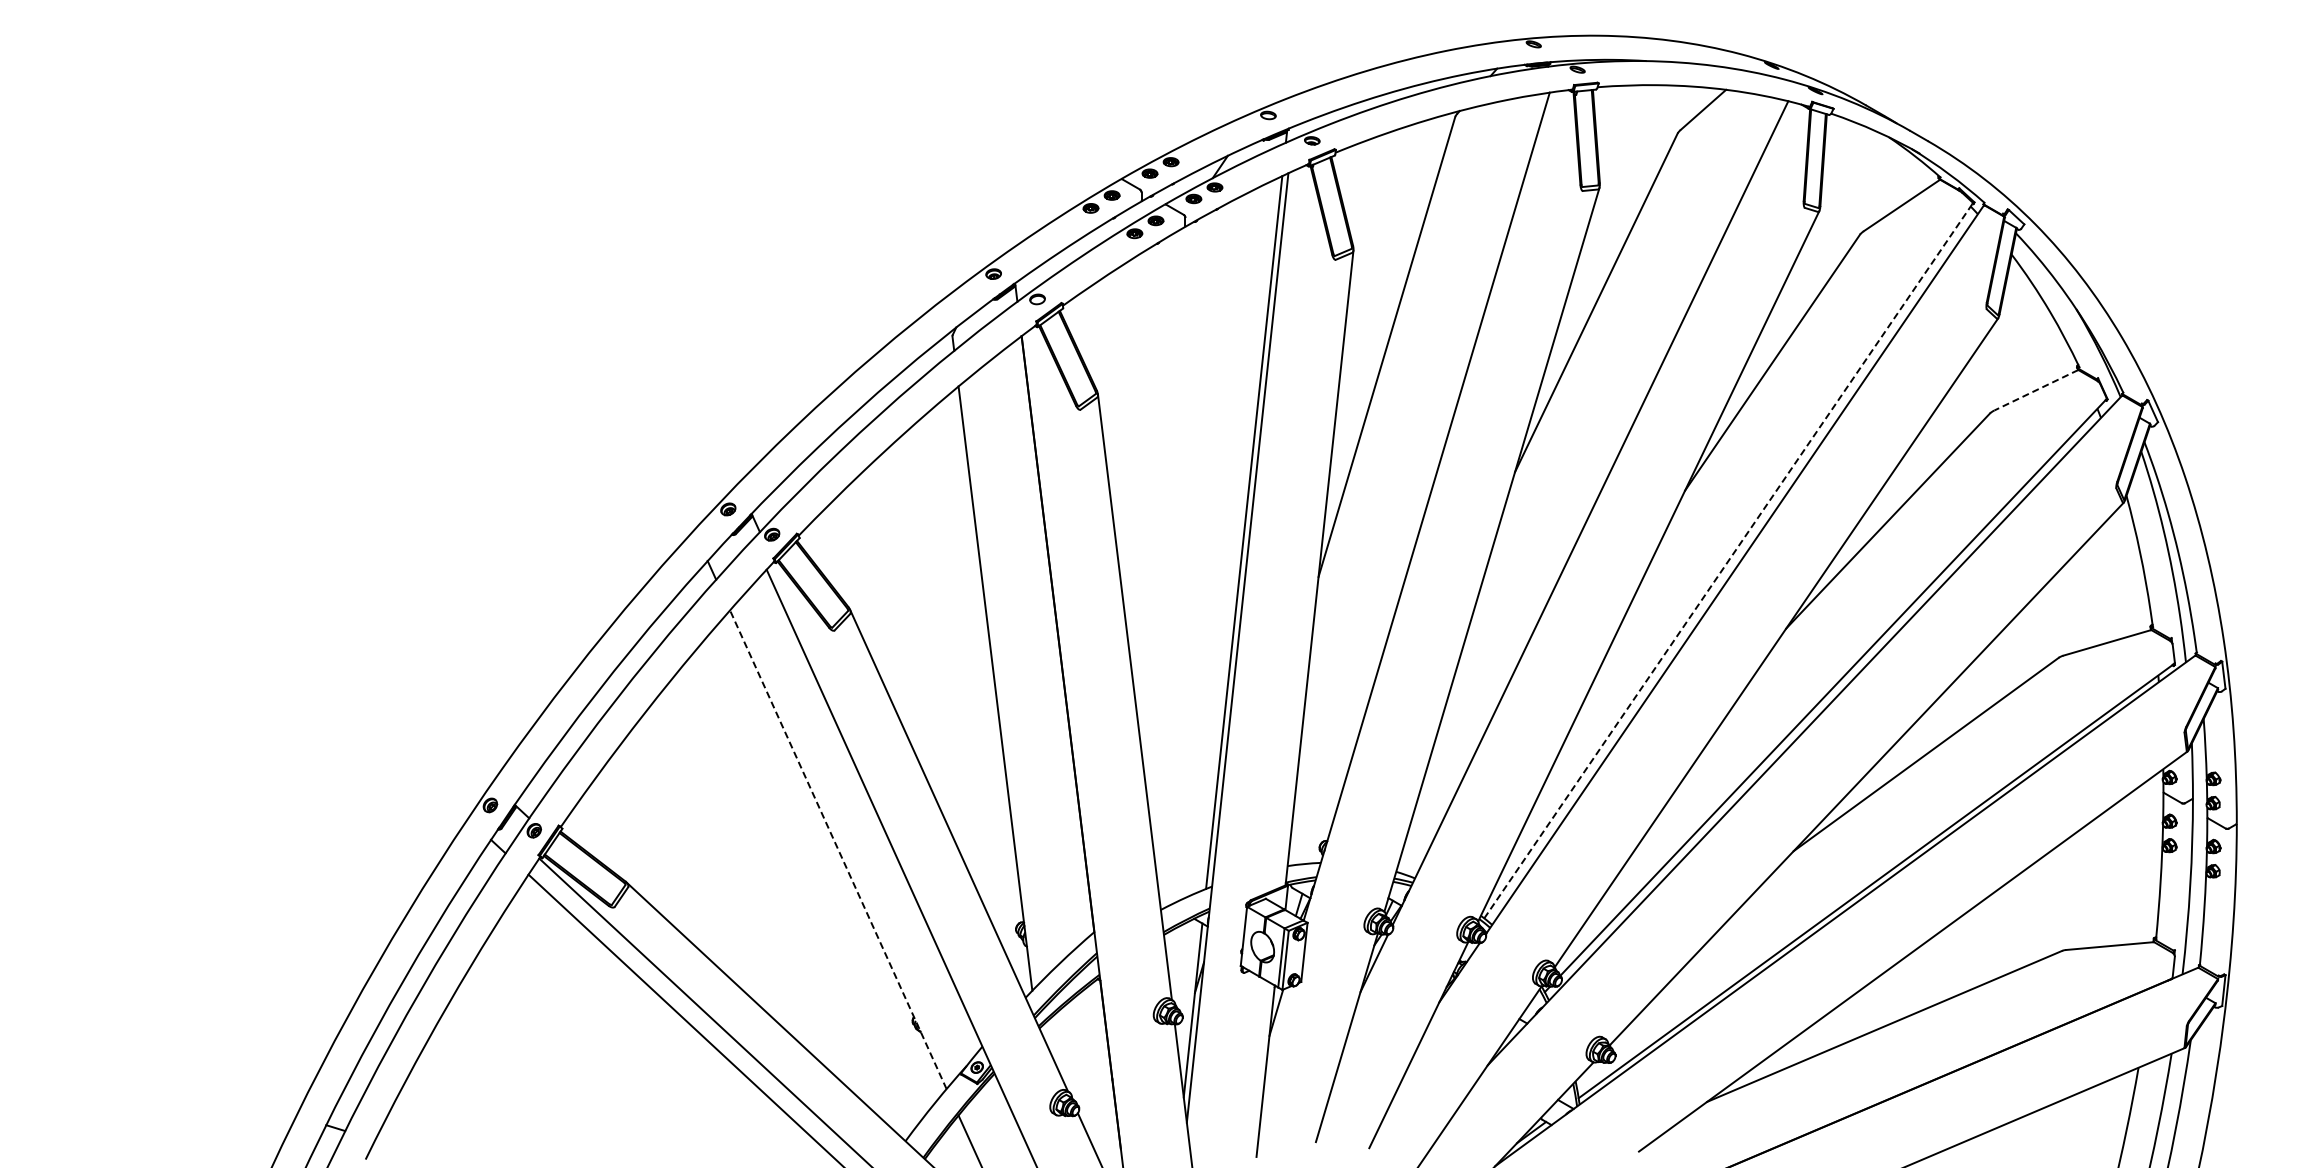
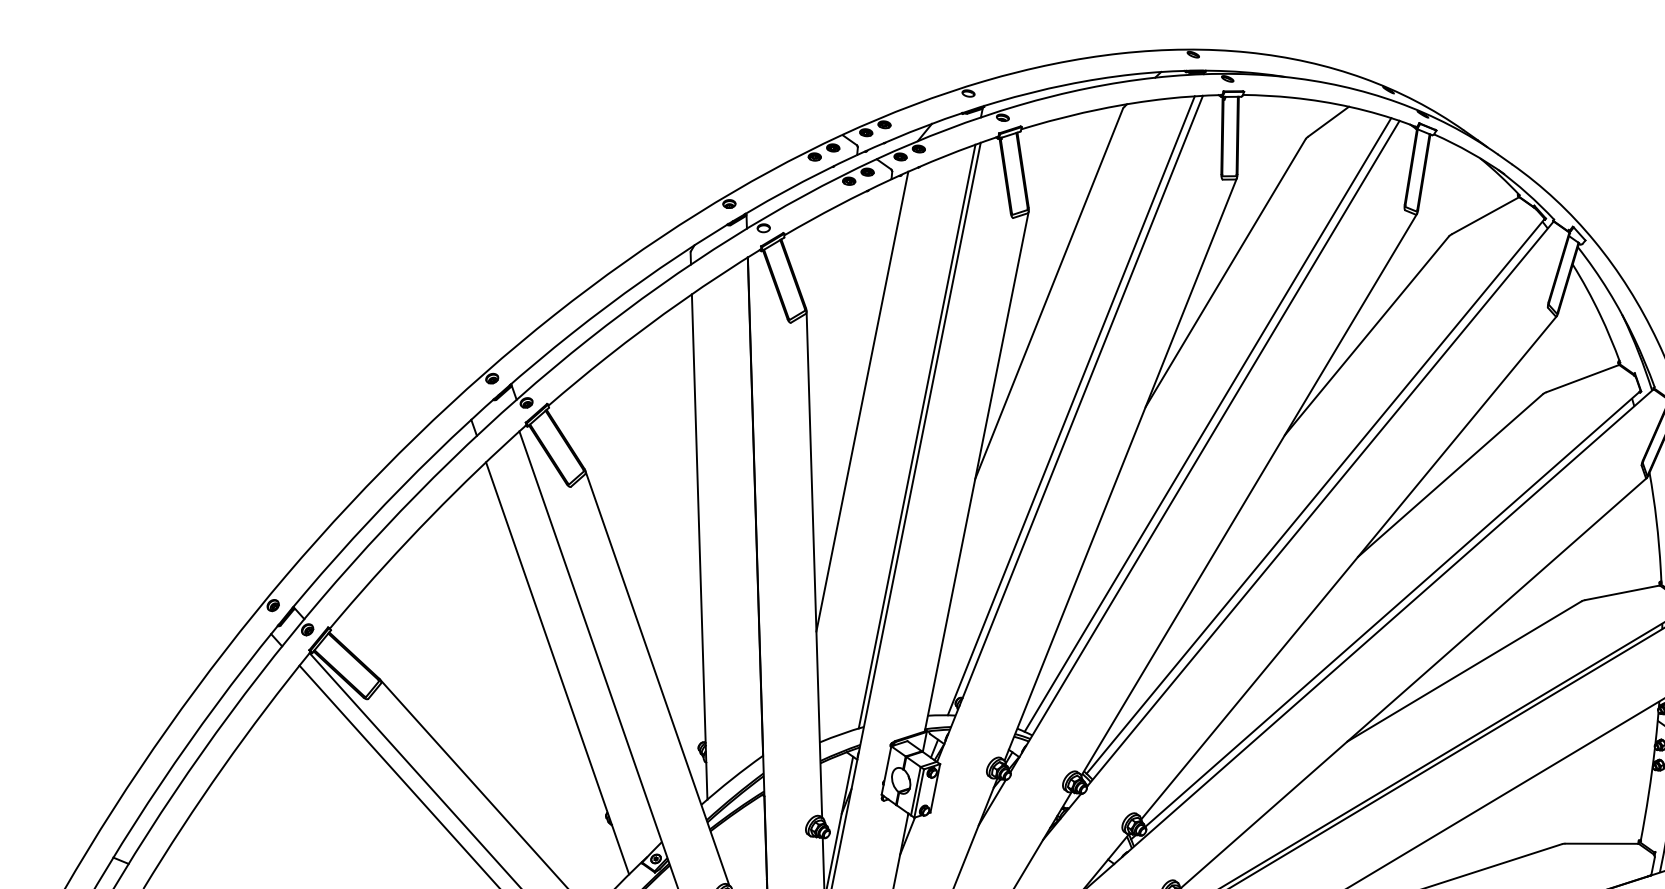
line: (2036, 390) -> (1583, 378), dashed -> solid
line: (1425, 478) -> (1071, 405), added
line: (1591, 486) -> (1207, 424), added
line: (1174, 496) -> (862, 401), added
line: (1728, 560) -> (1315, 496), dashed -> solid
line: (838, 849) -> (557, 668), dashed -> solid

